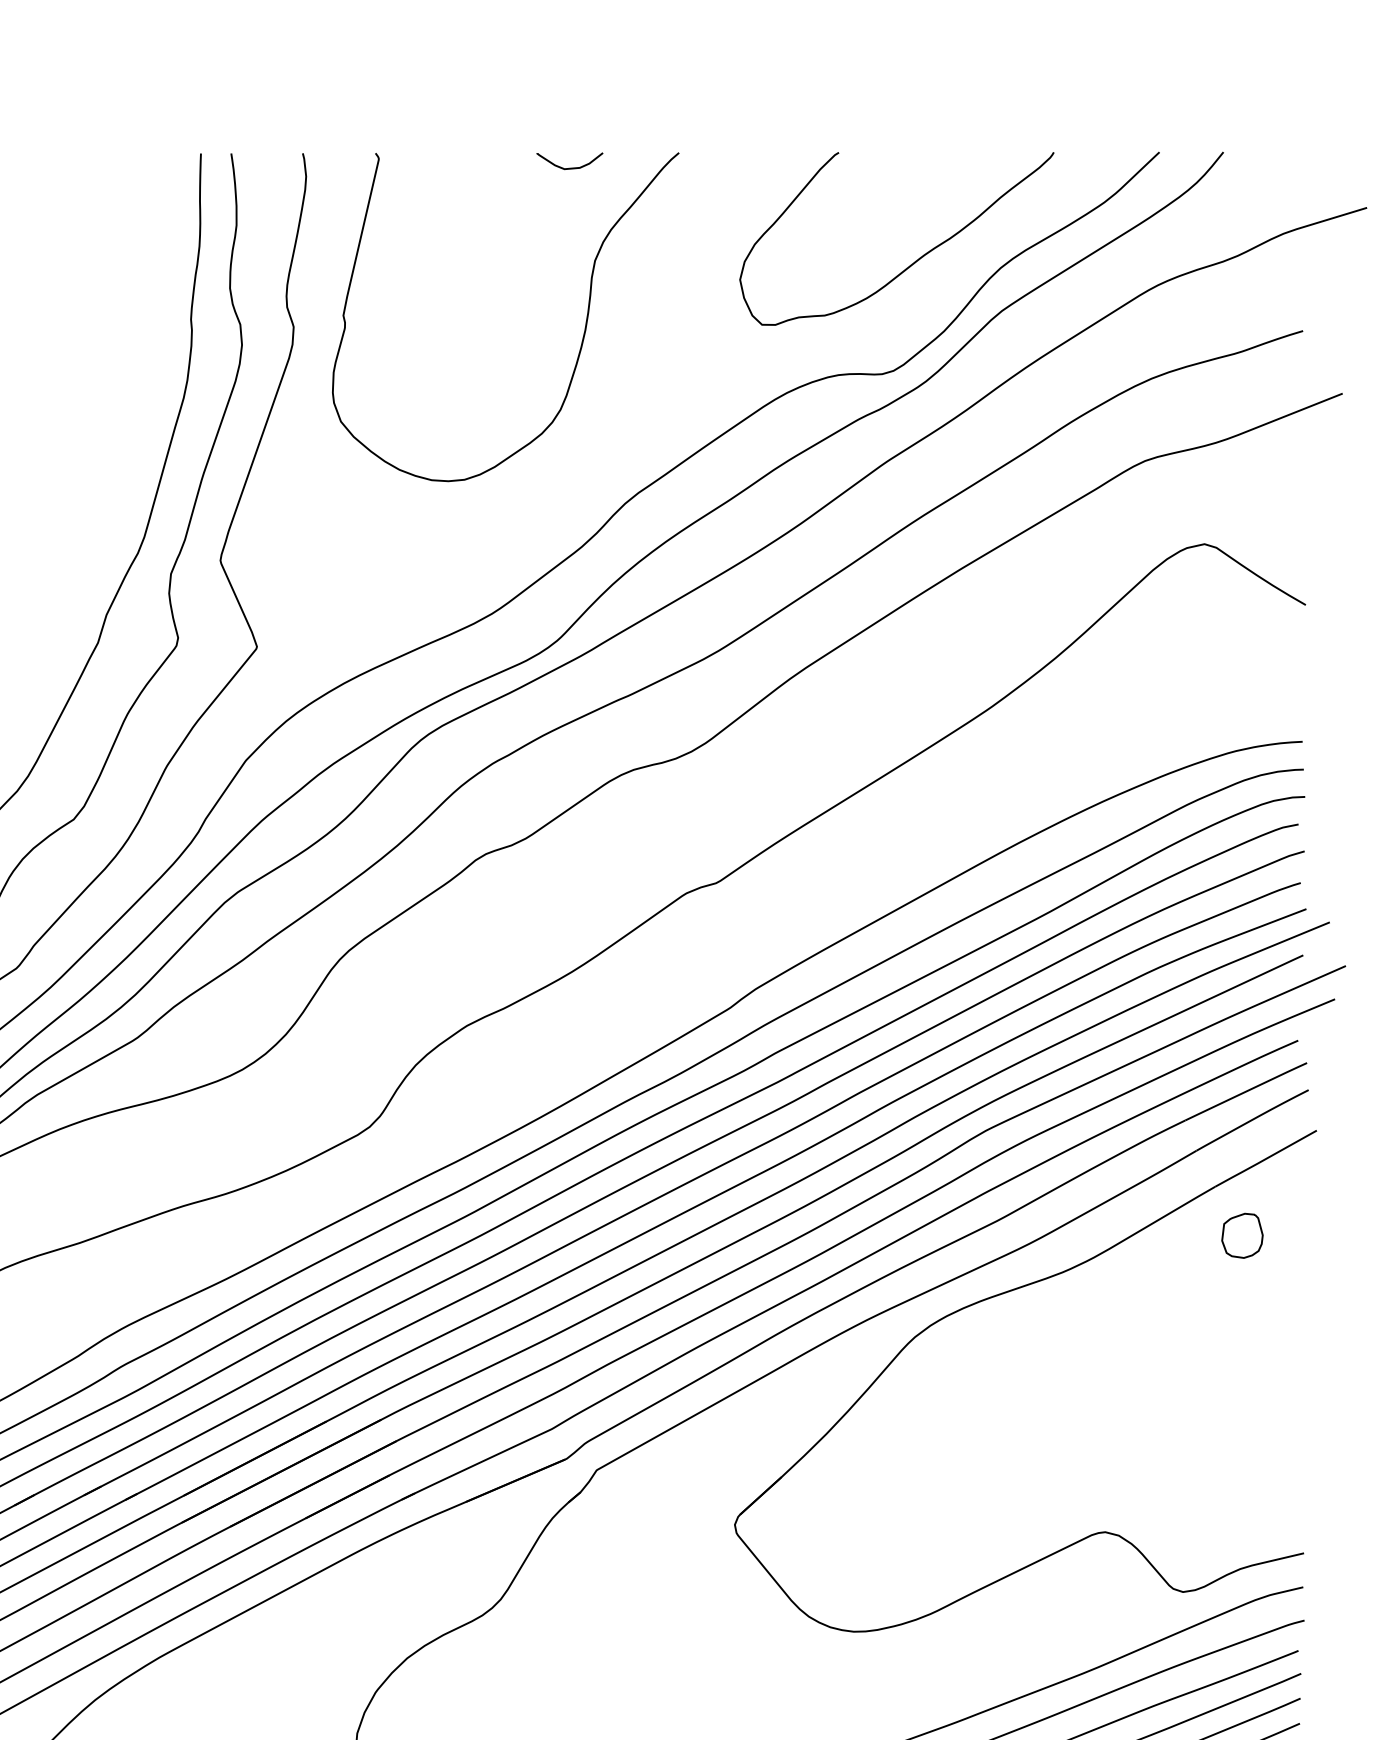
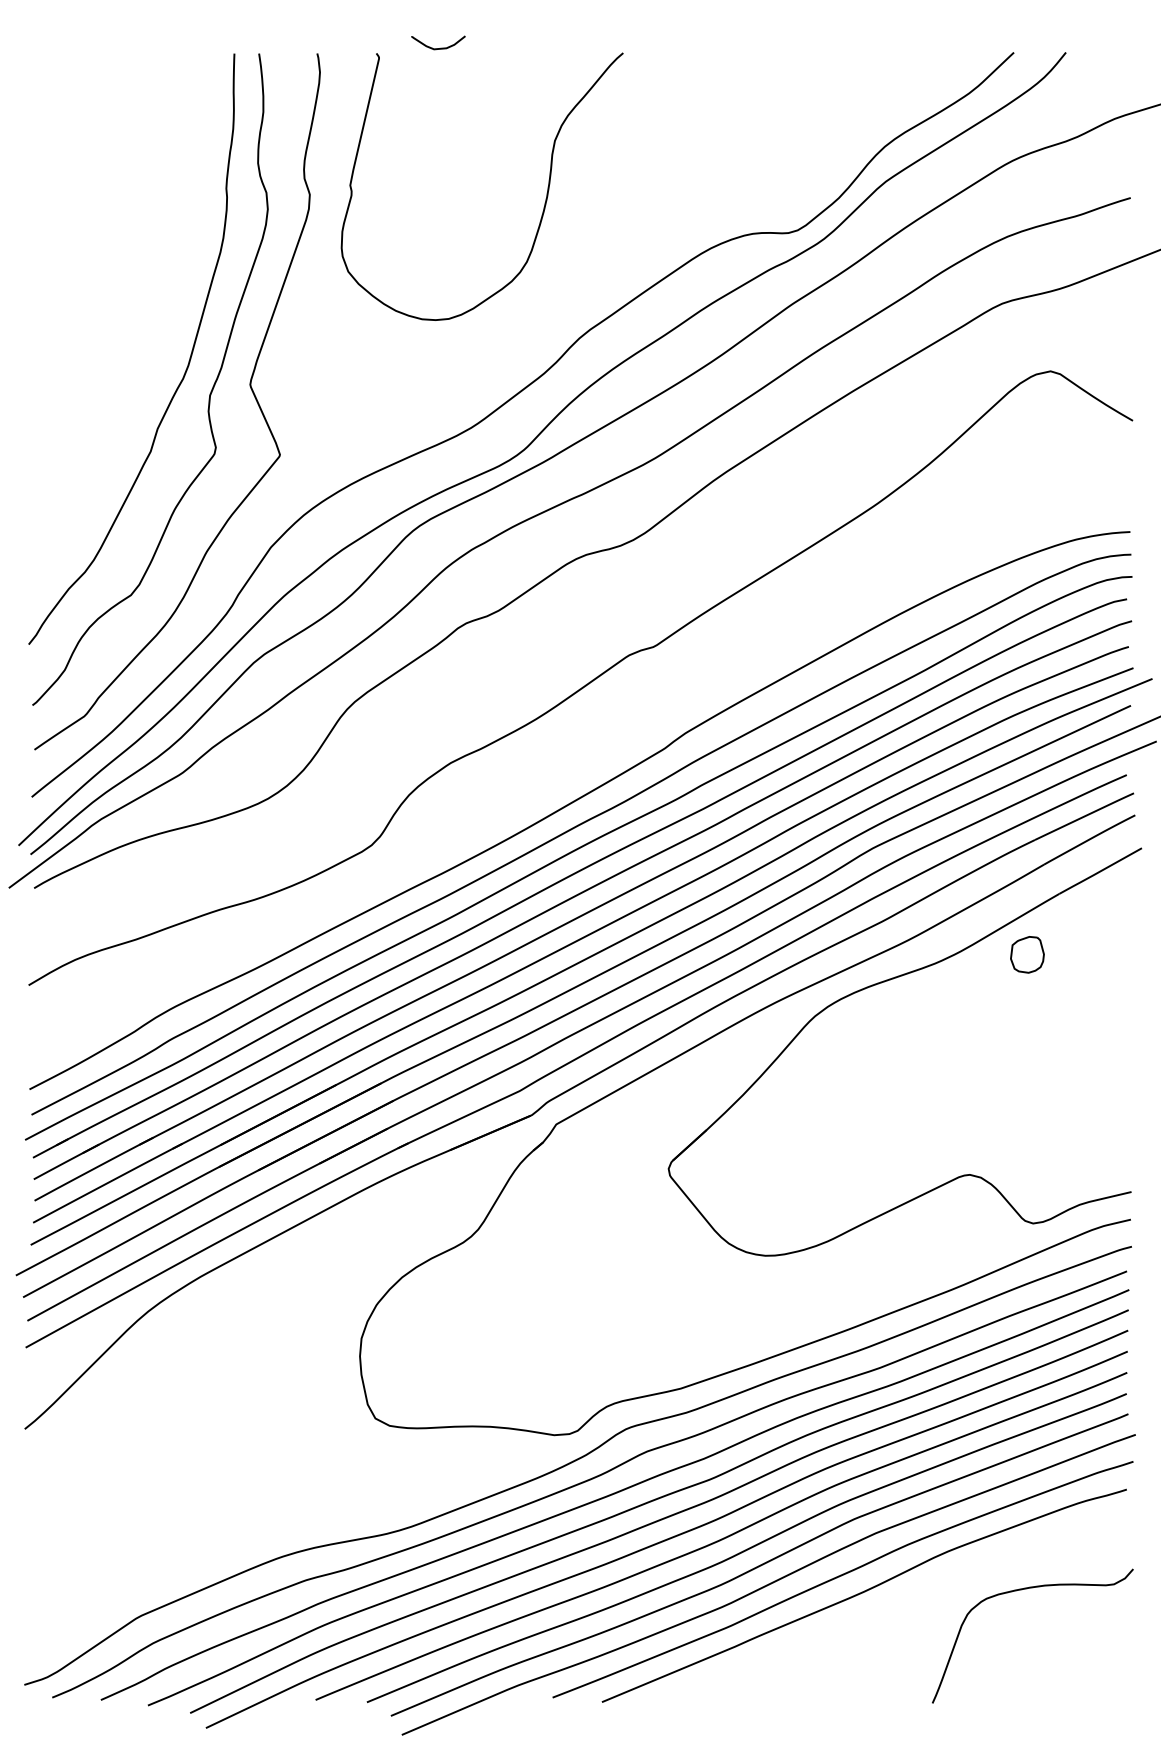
curve: (572, 166) -> (440, 47), moved
curve: (916, 259) -> (816, 139), removed
part: (1242, 1235) -> (1027, 954), moved

